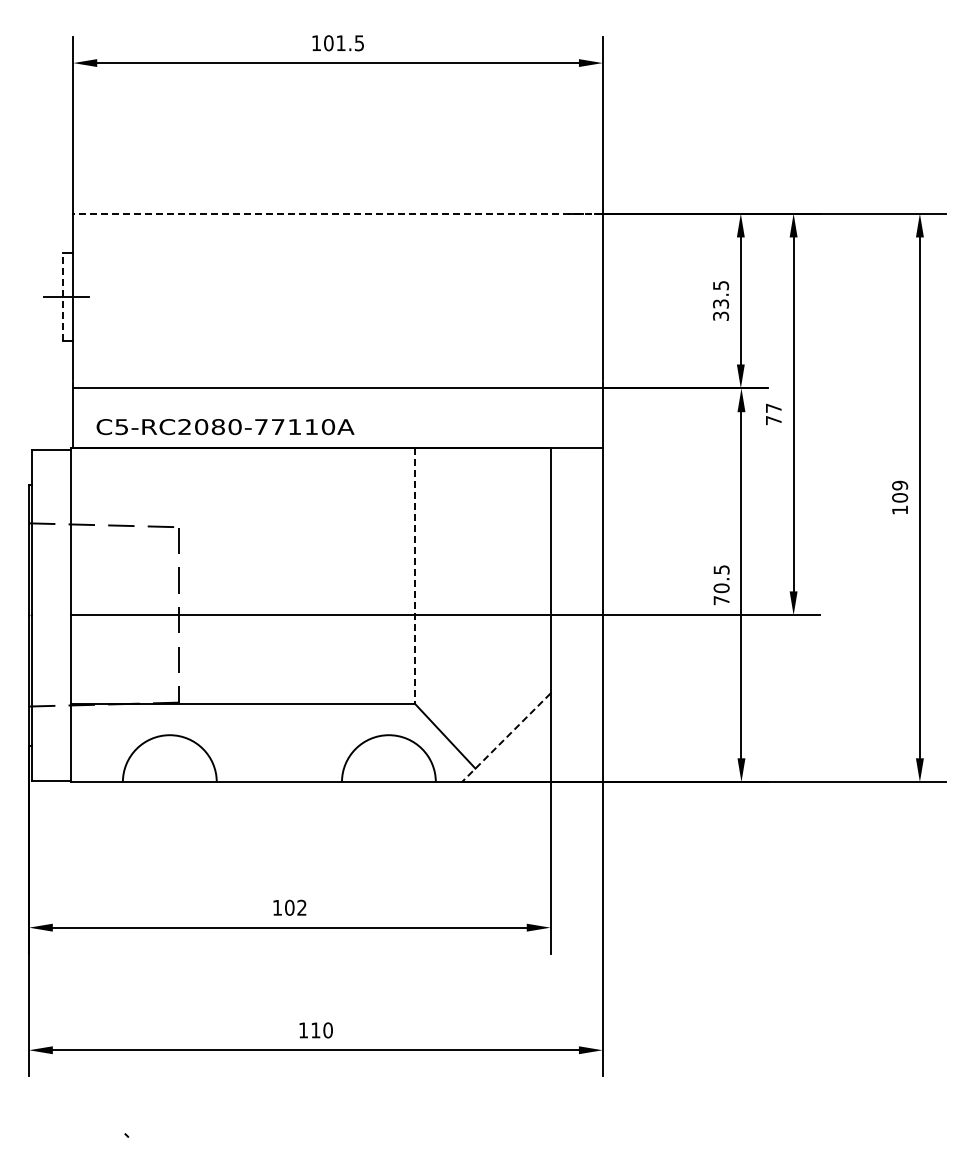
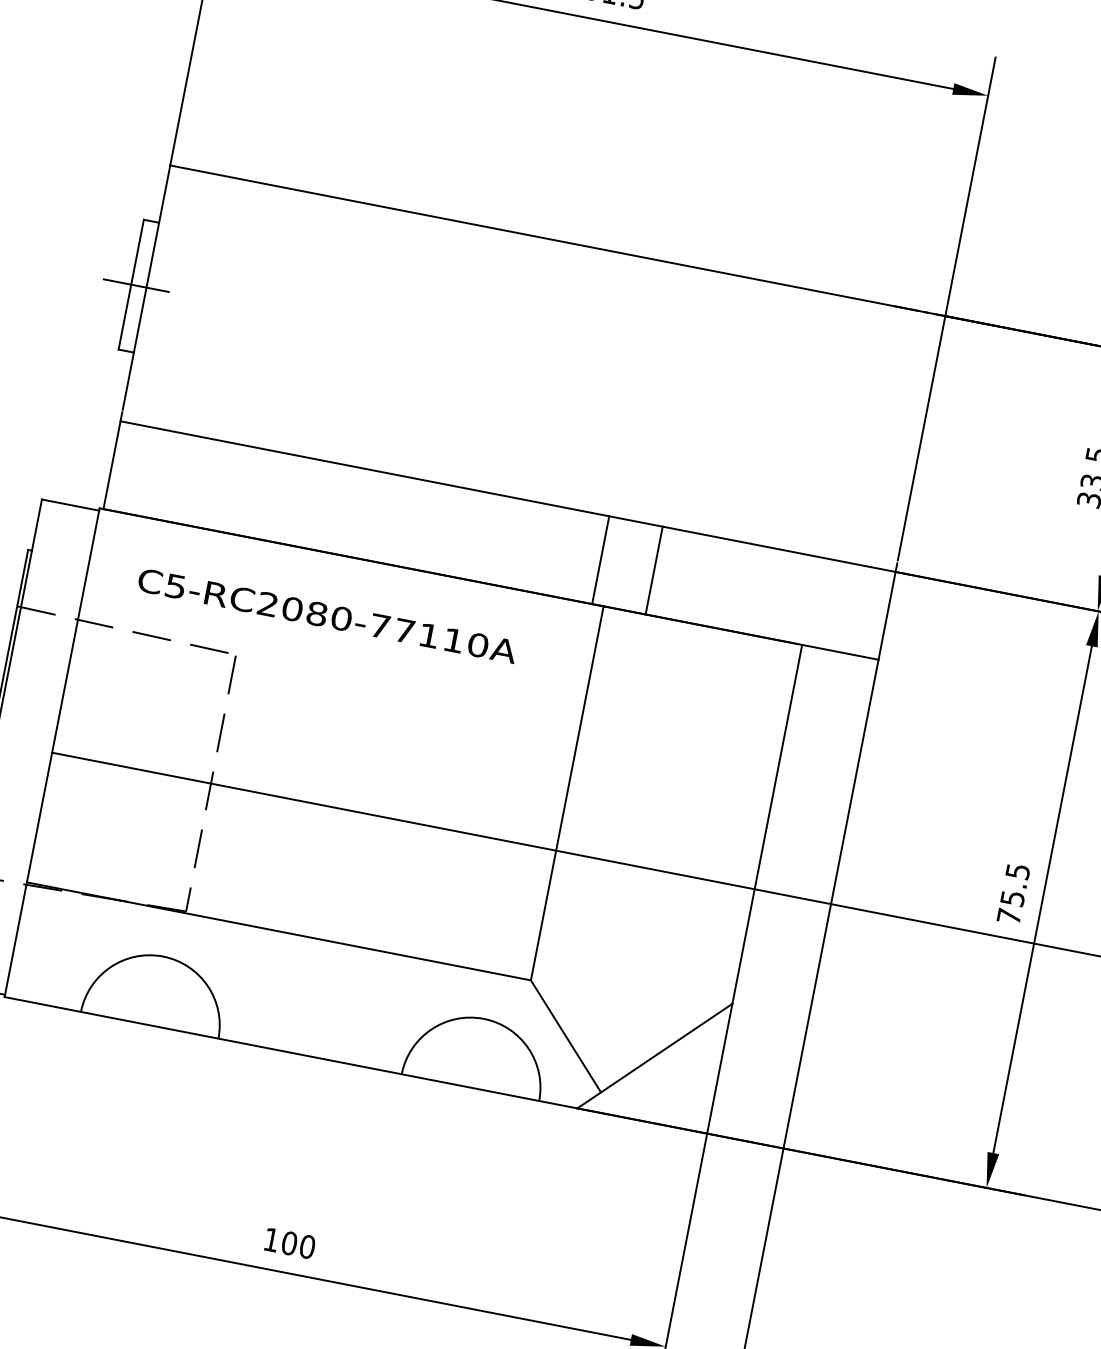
line: (338, 213) -> (558, 240), dashed -> solid
line: (62, 296) -> (130, 283), dashed -> solid
line: (407, 418) -> (601, 560), added
line: (443, 418) -> (653, 570), added
text: (225, 427) -> (327, 616), moved
line: (414, 576) -> (566, 793), dashed -> solid
text: (721, 588) -> (1012, 898), 70.5 -> 75.5
line: (506, 737) -> (655, 1055), dashed -> solid
text: (301, 907) -> (306, 1246), 102 -> 100

